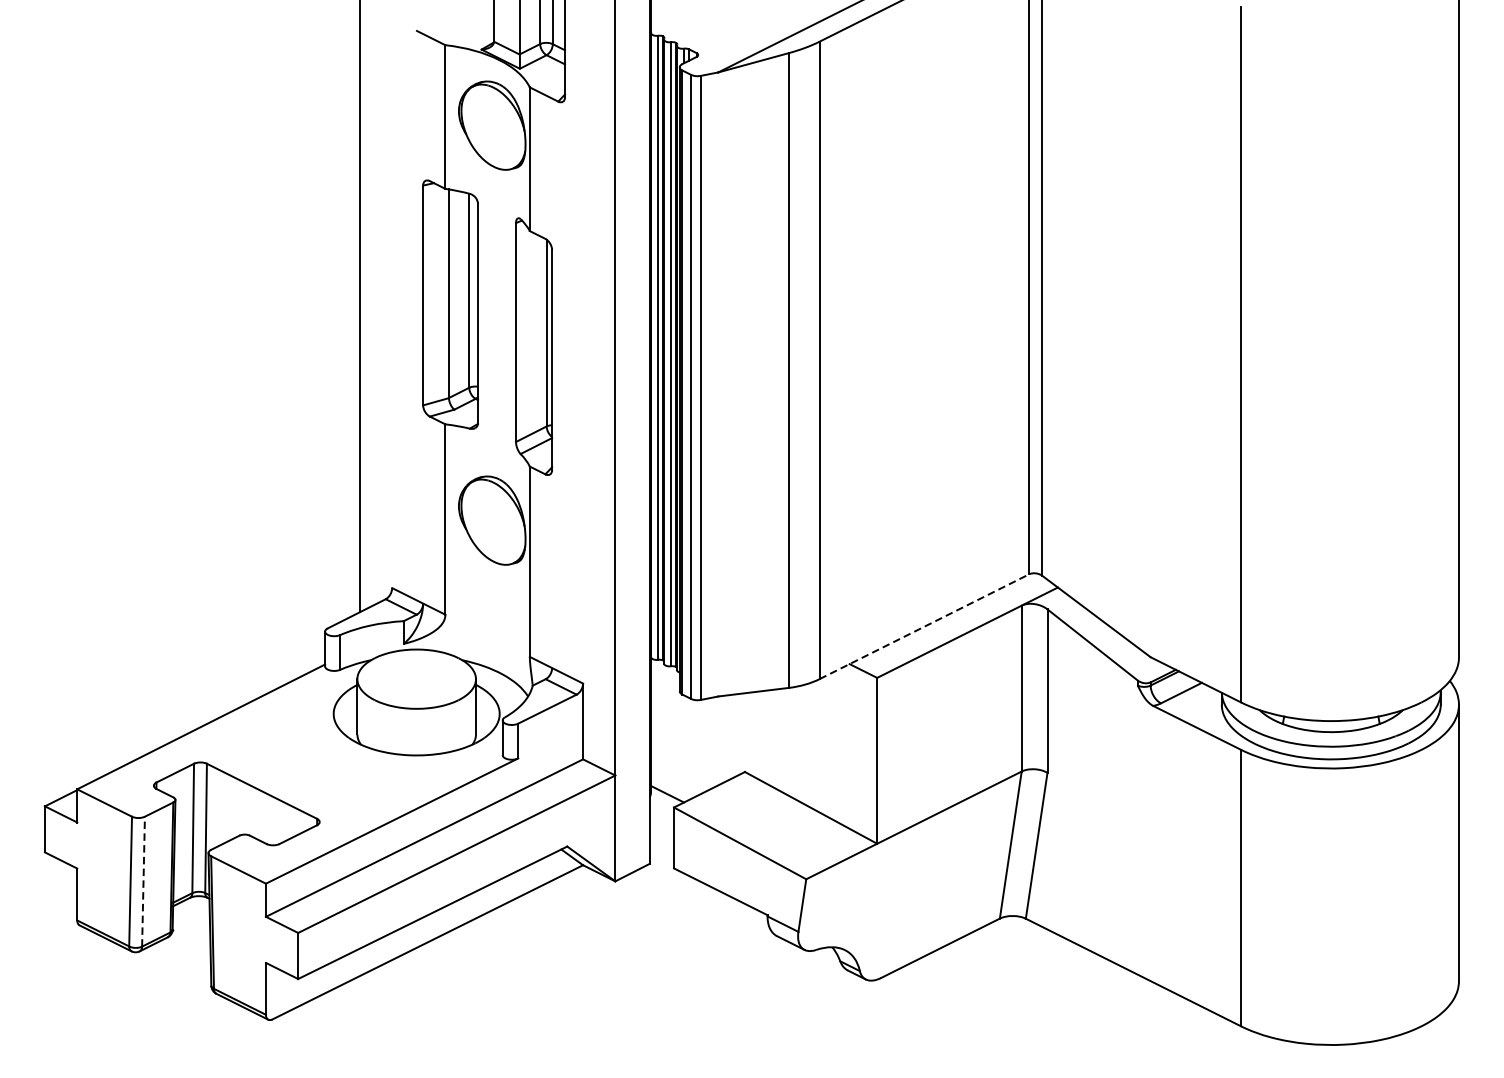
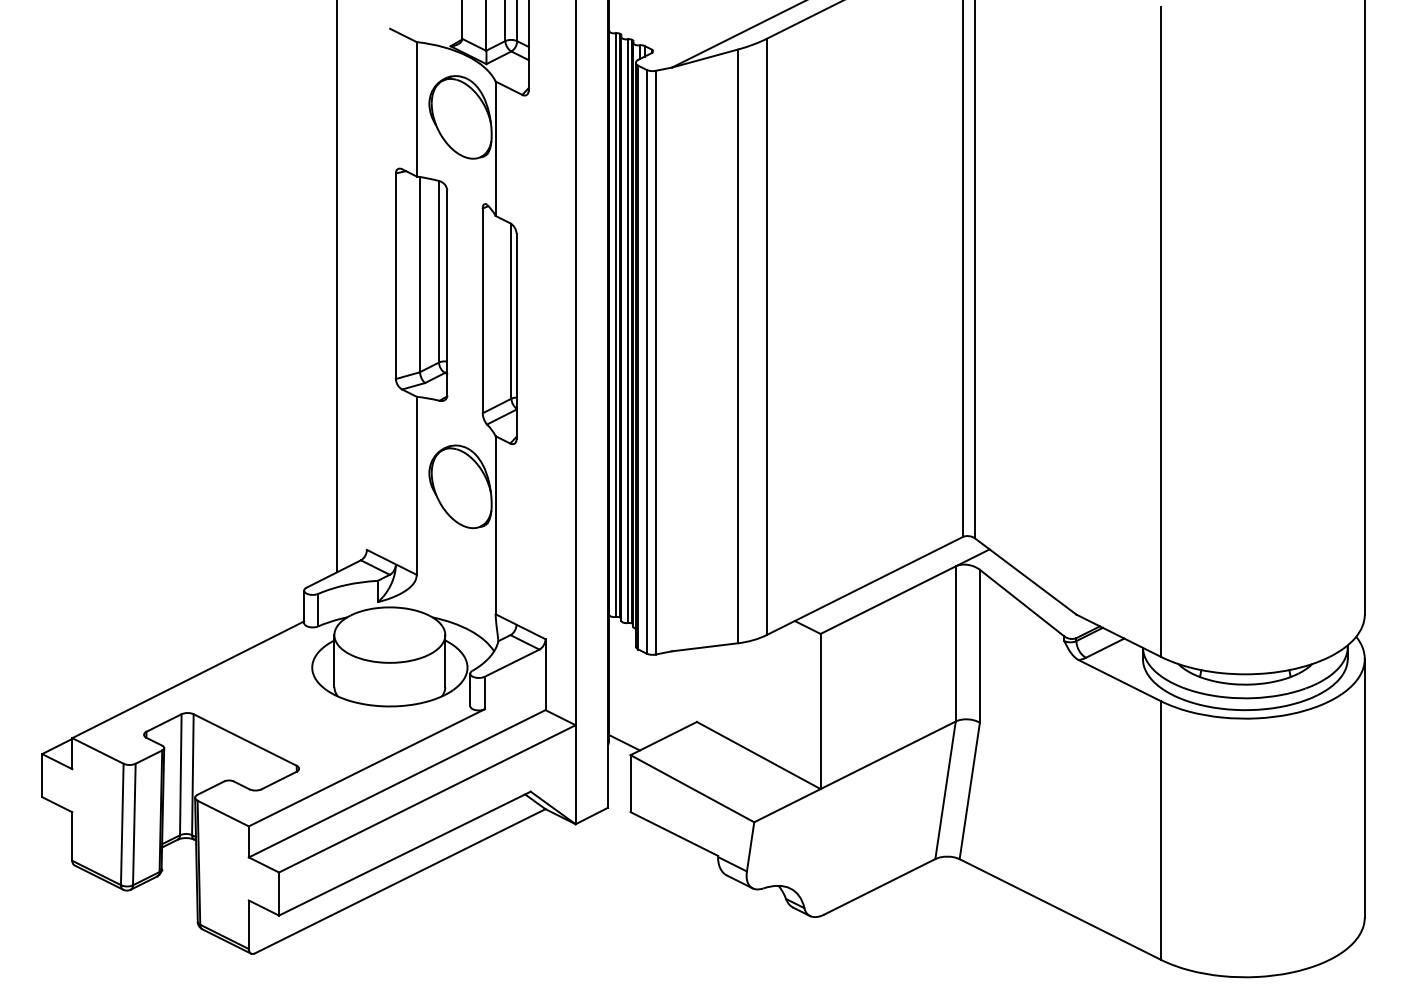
line: (924, 626) -> (864, 585), dashed -> solid
line: (143, 881) -> (134, 824), dashed -> solid

